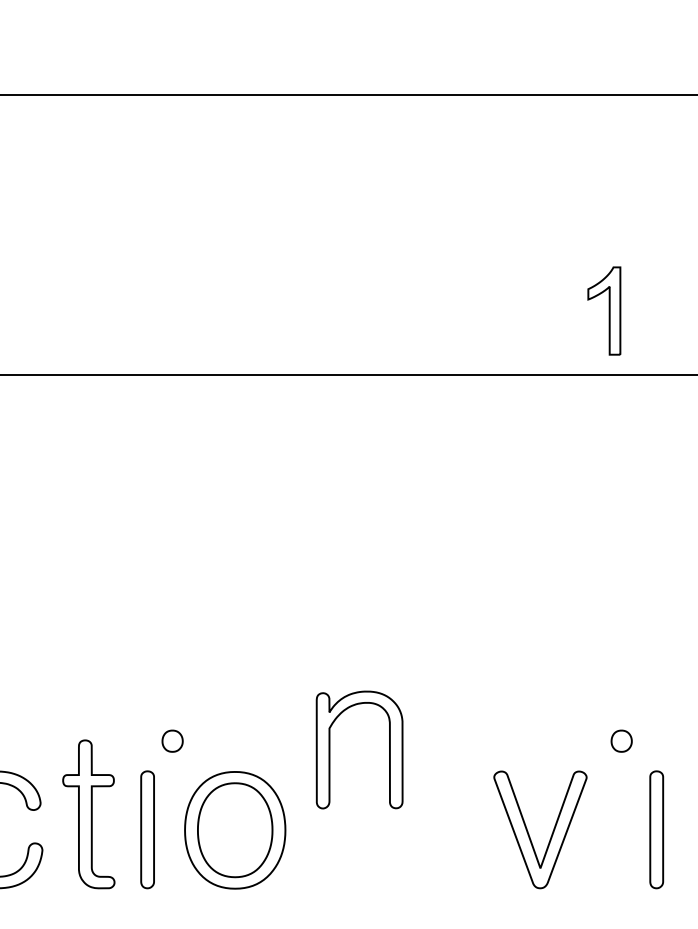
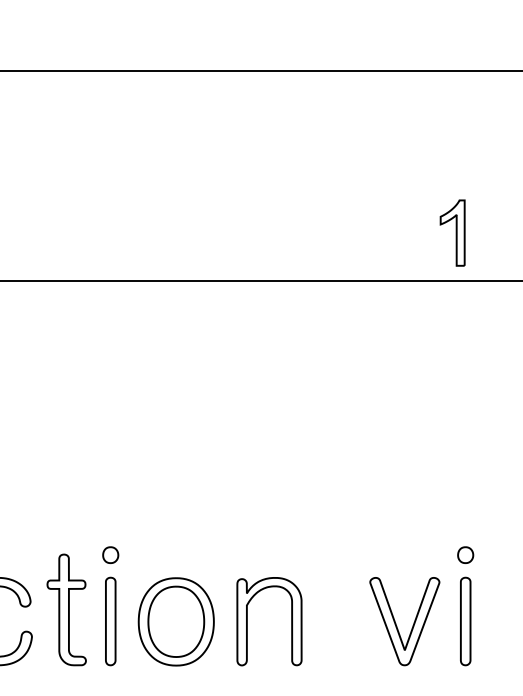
part: (172, 740) -> (110, 554), moved
part: (330, 749) -> (247, 621), moved
part: (656, 829) -> (465, 621), moved

